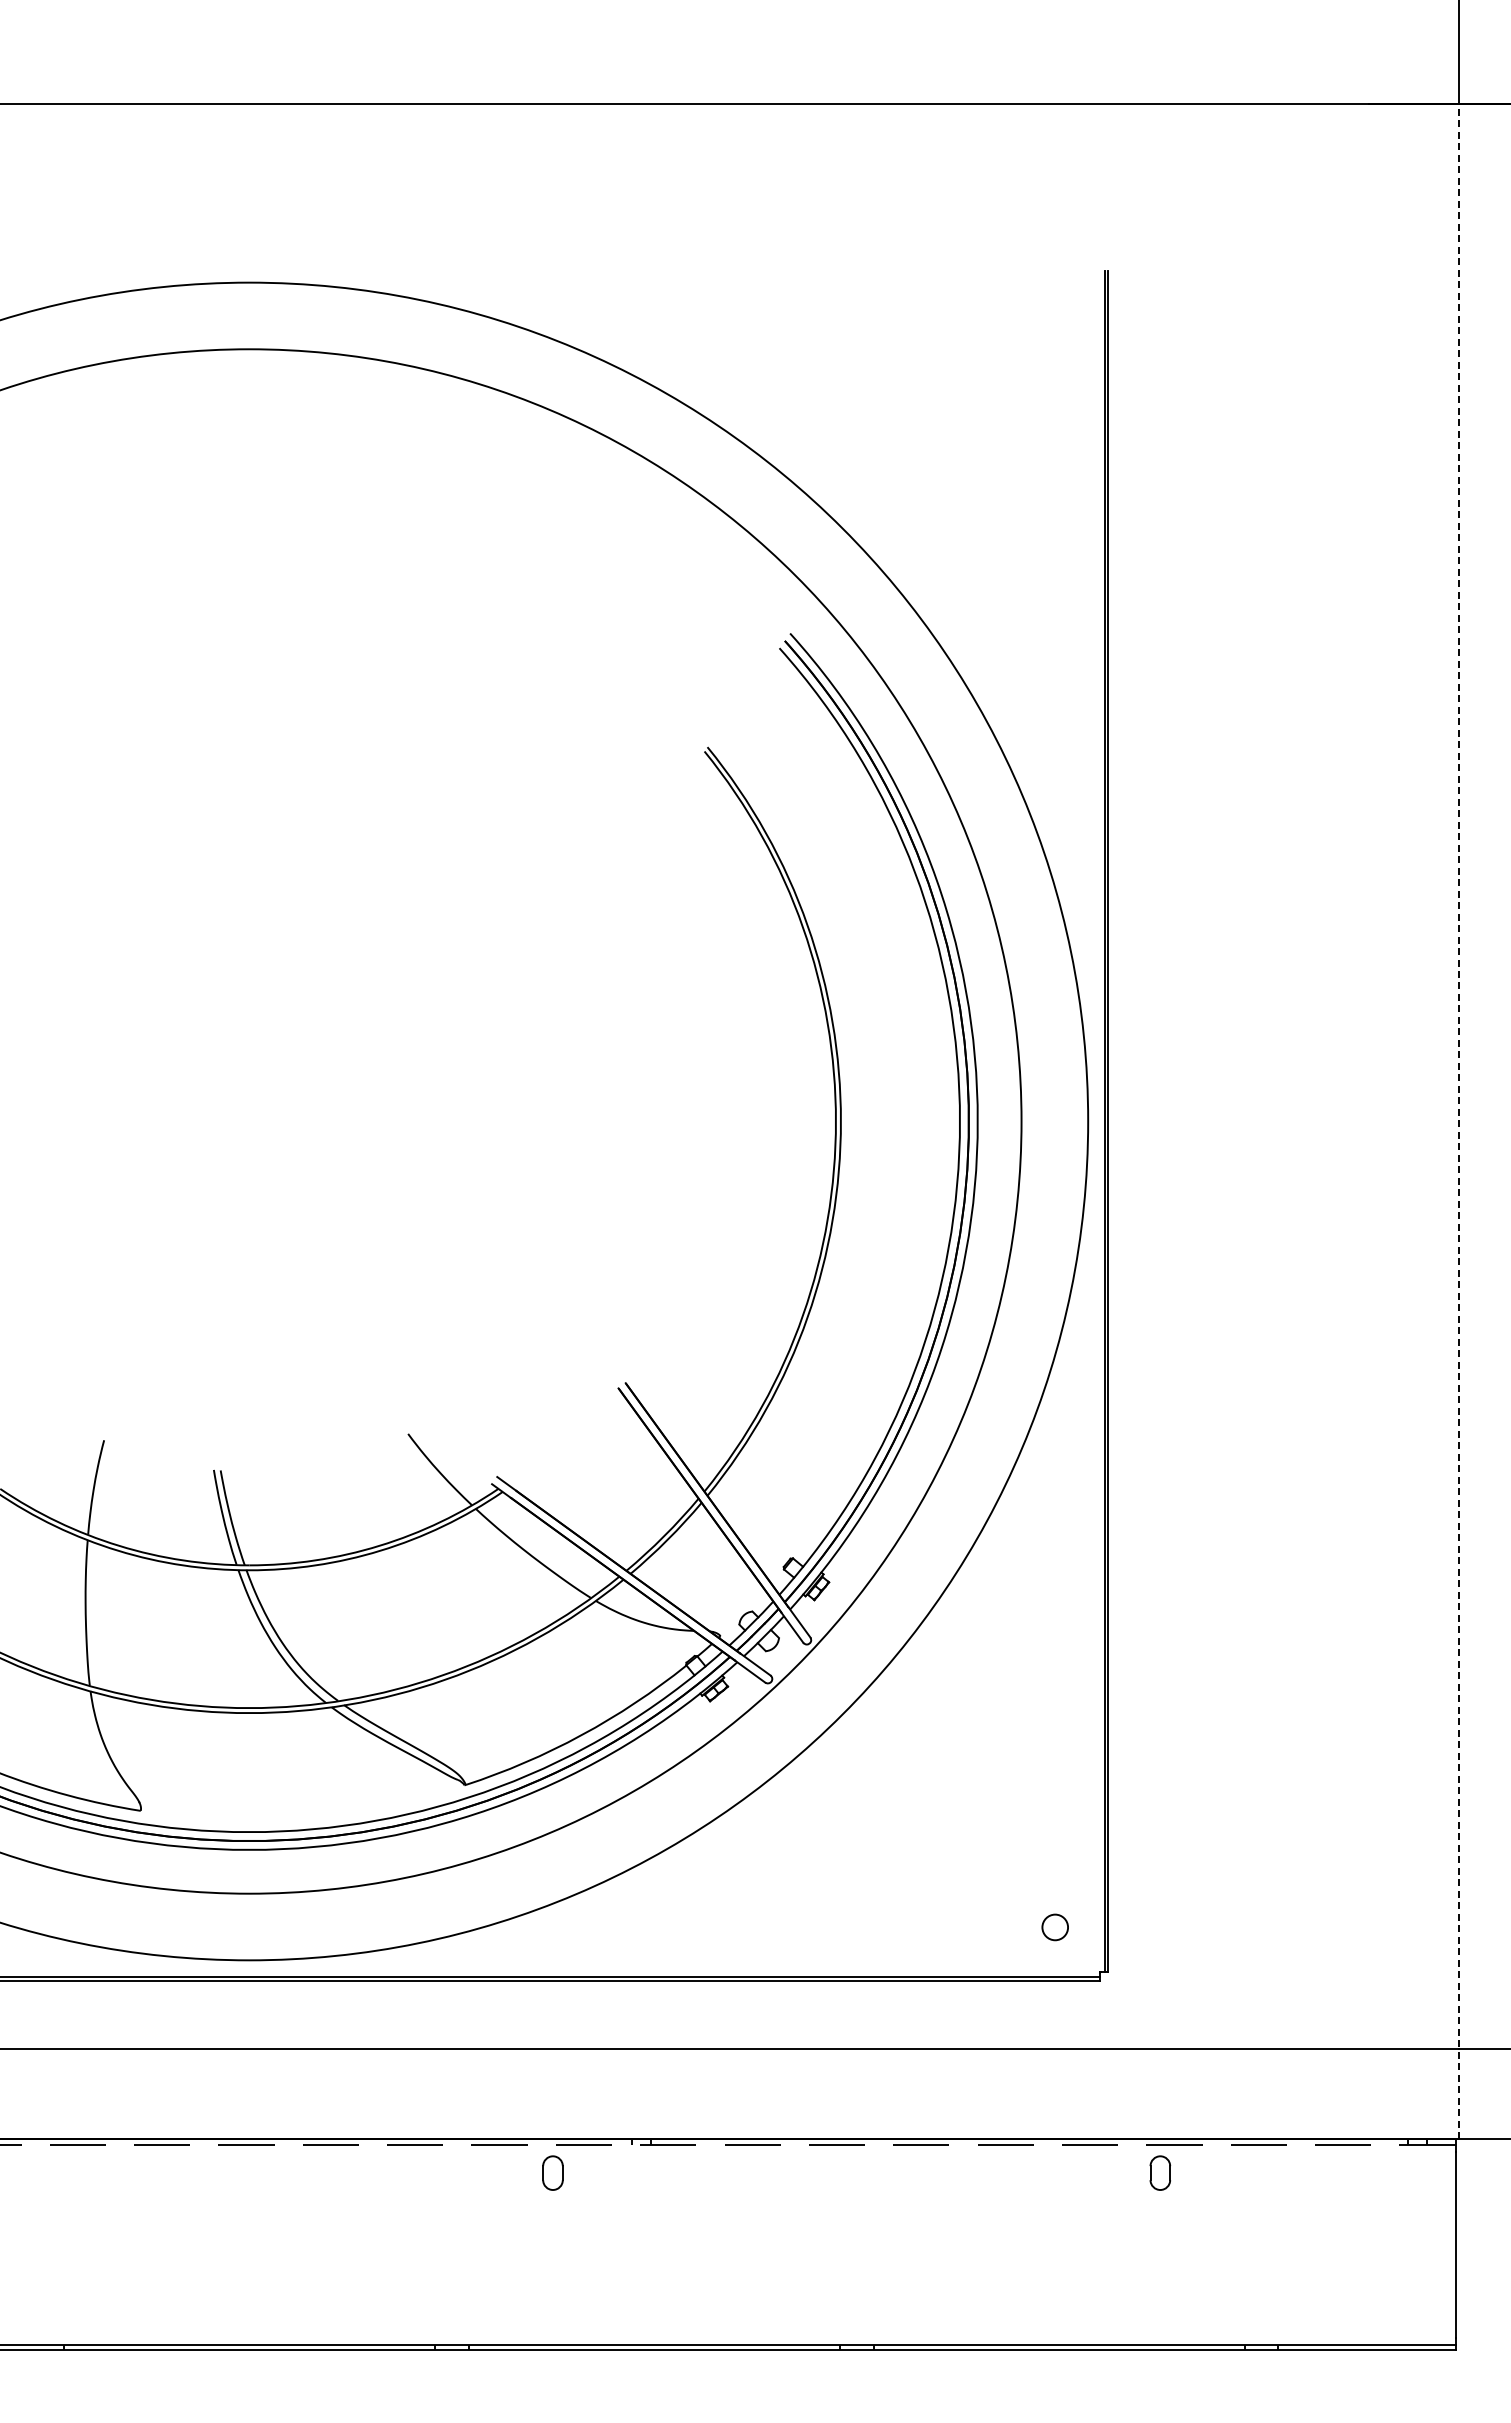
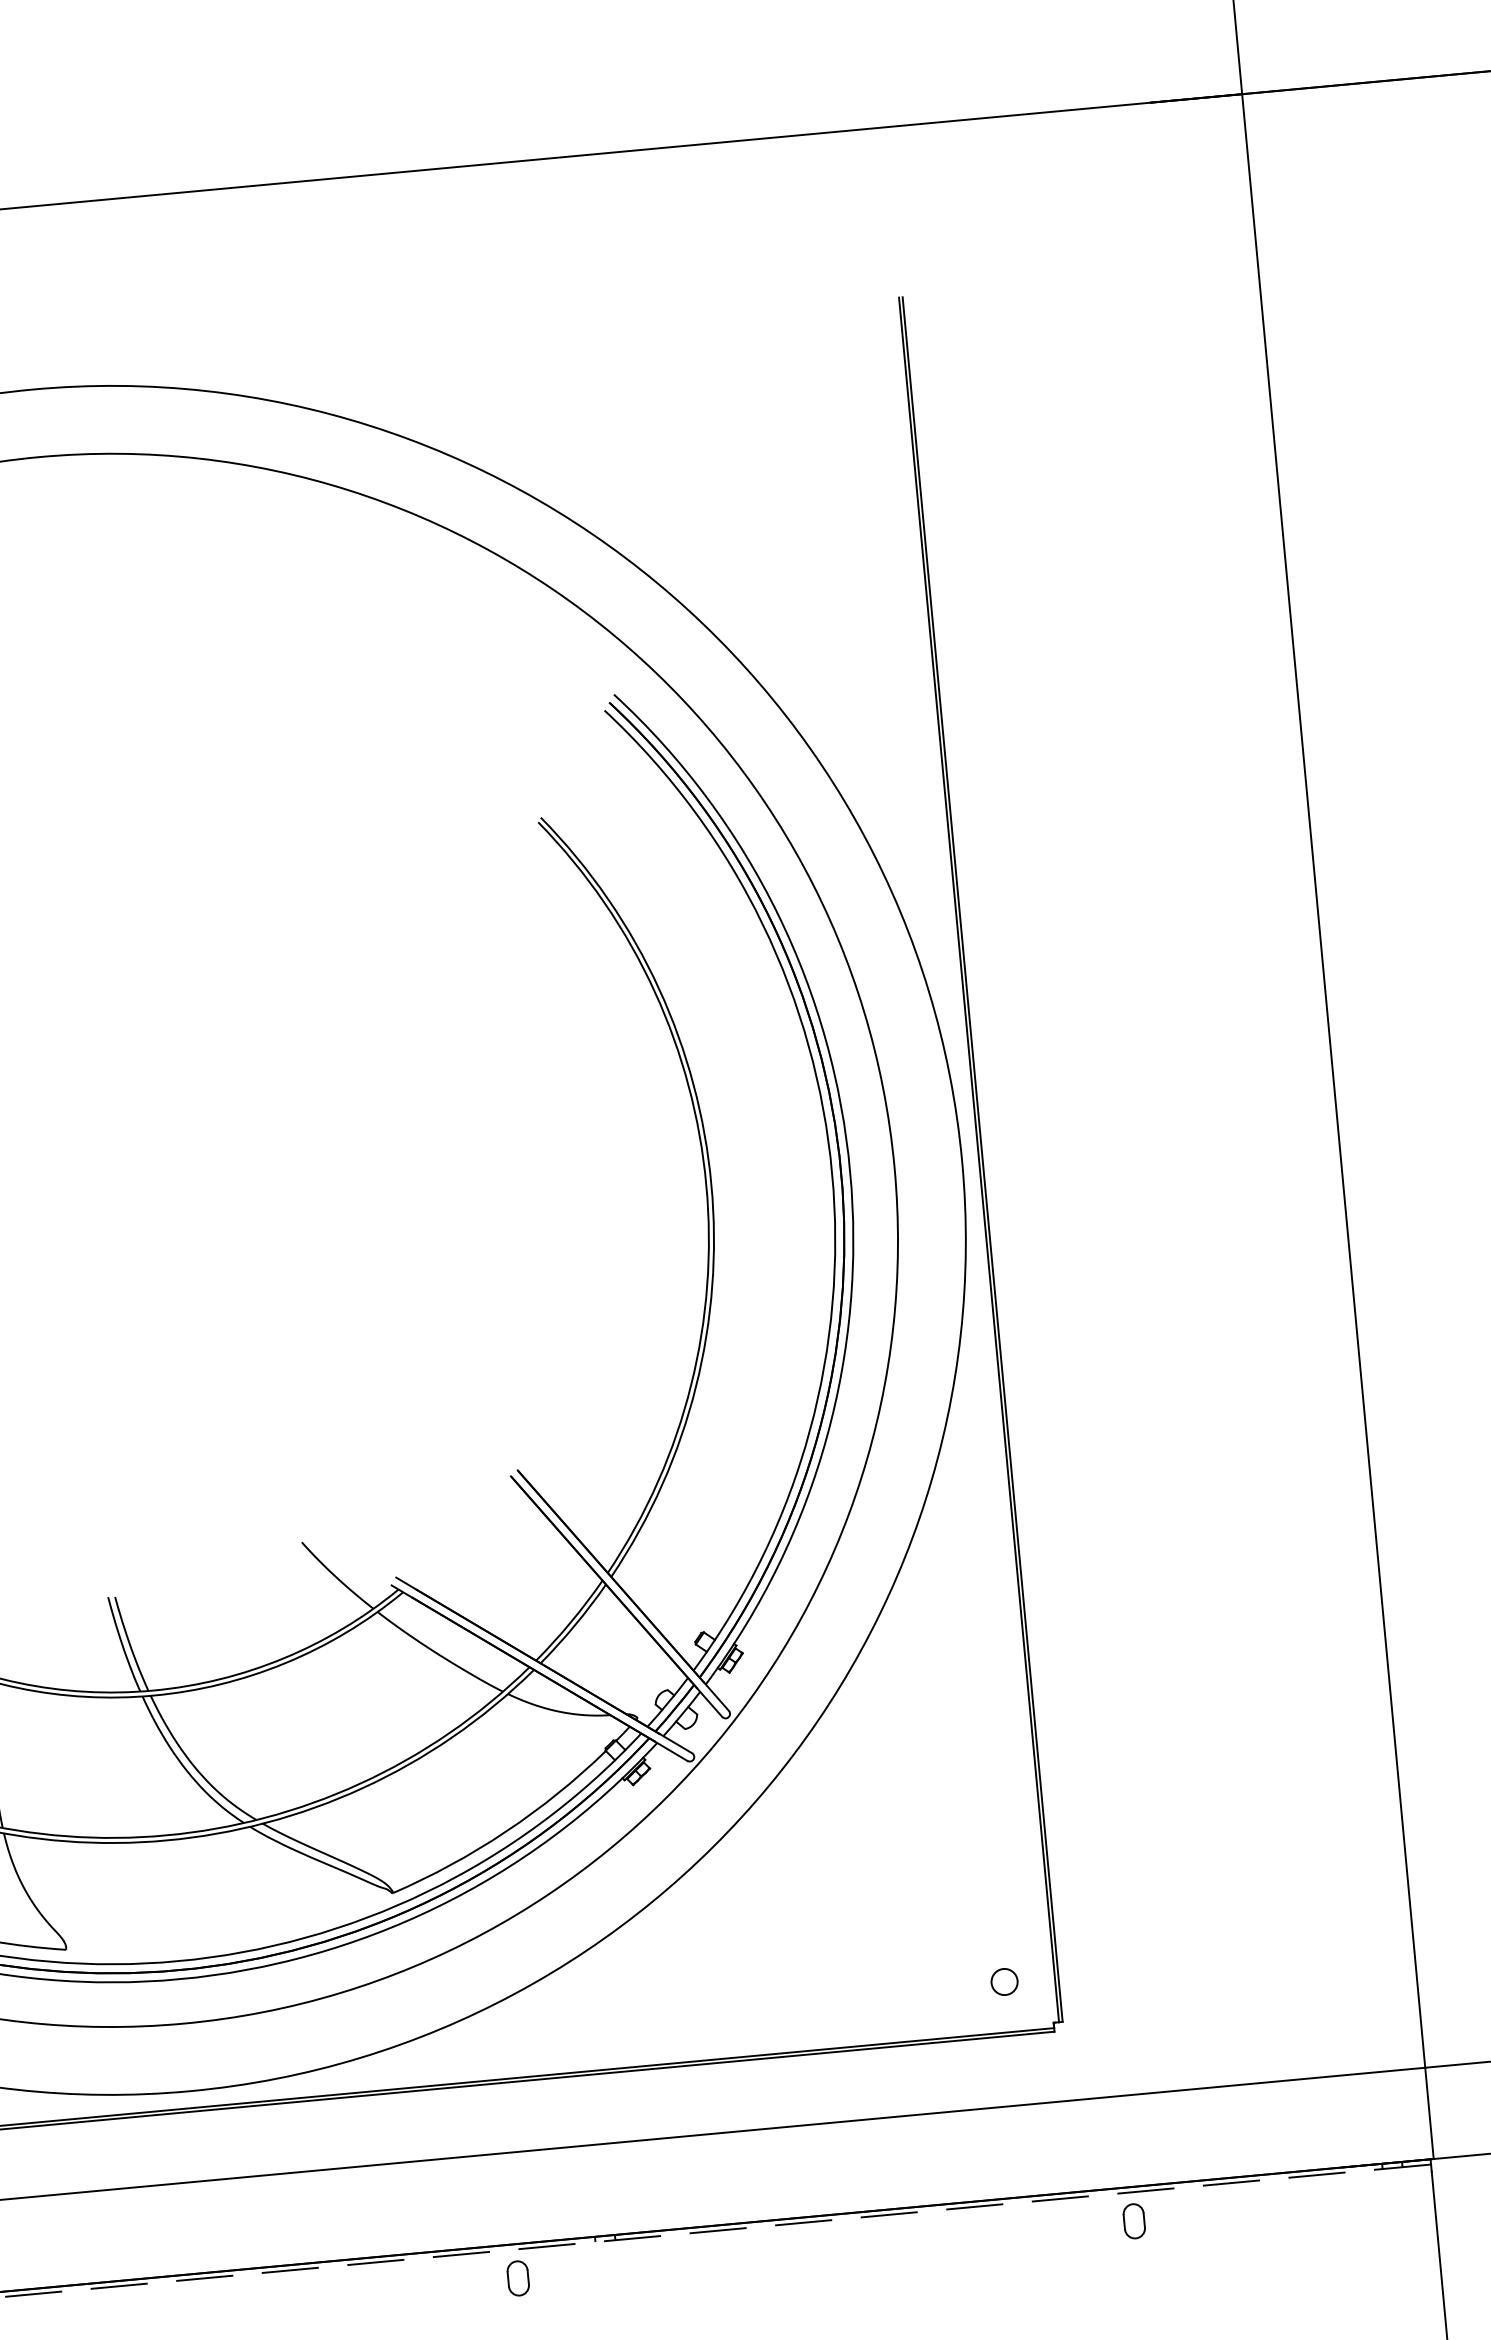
line: (1458, 1121) -> (1337, 1126), dashed -> solid

